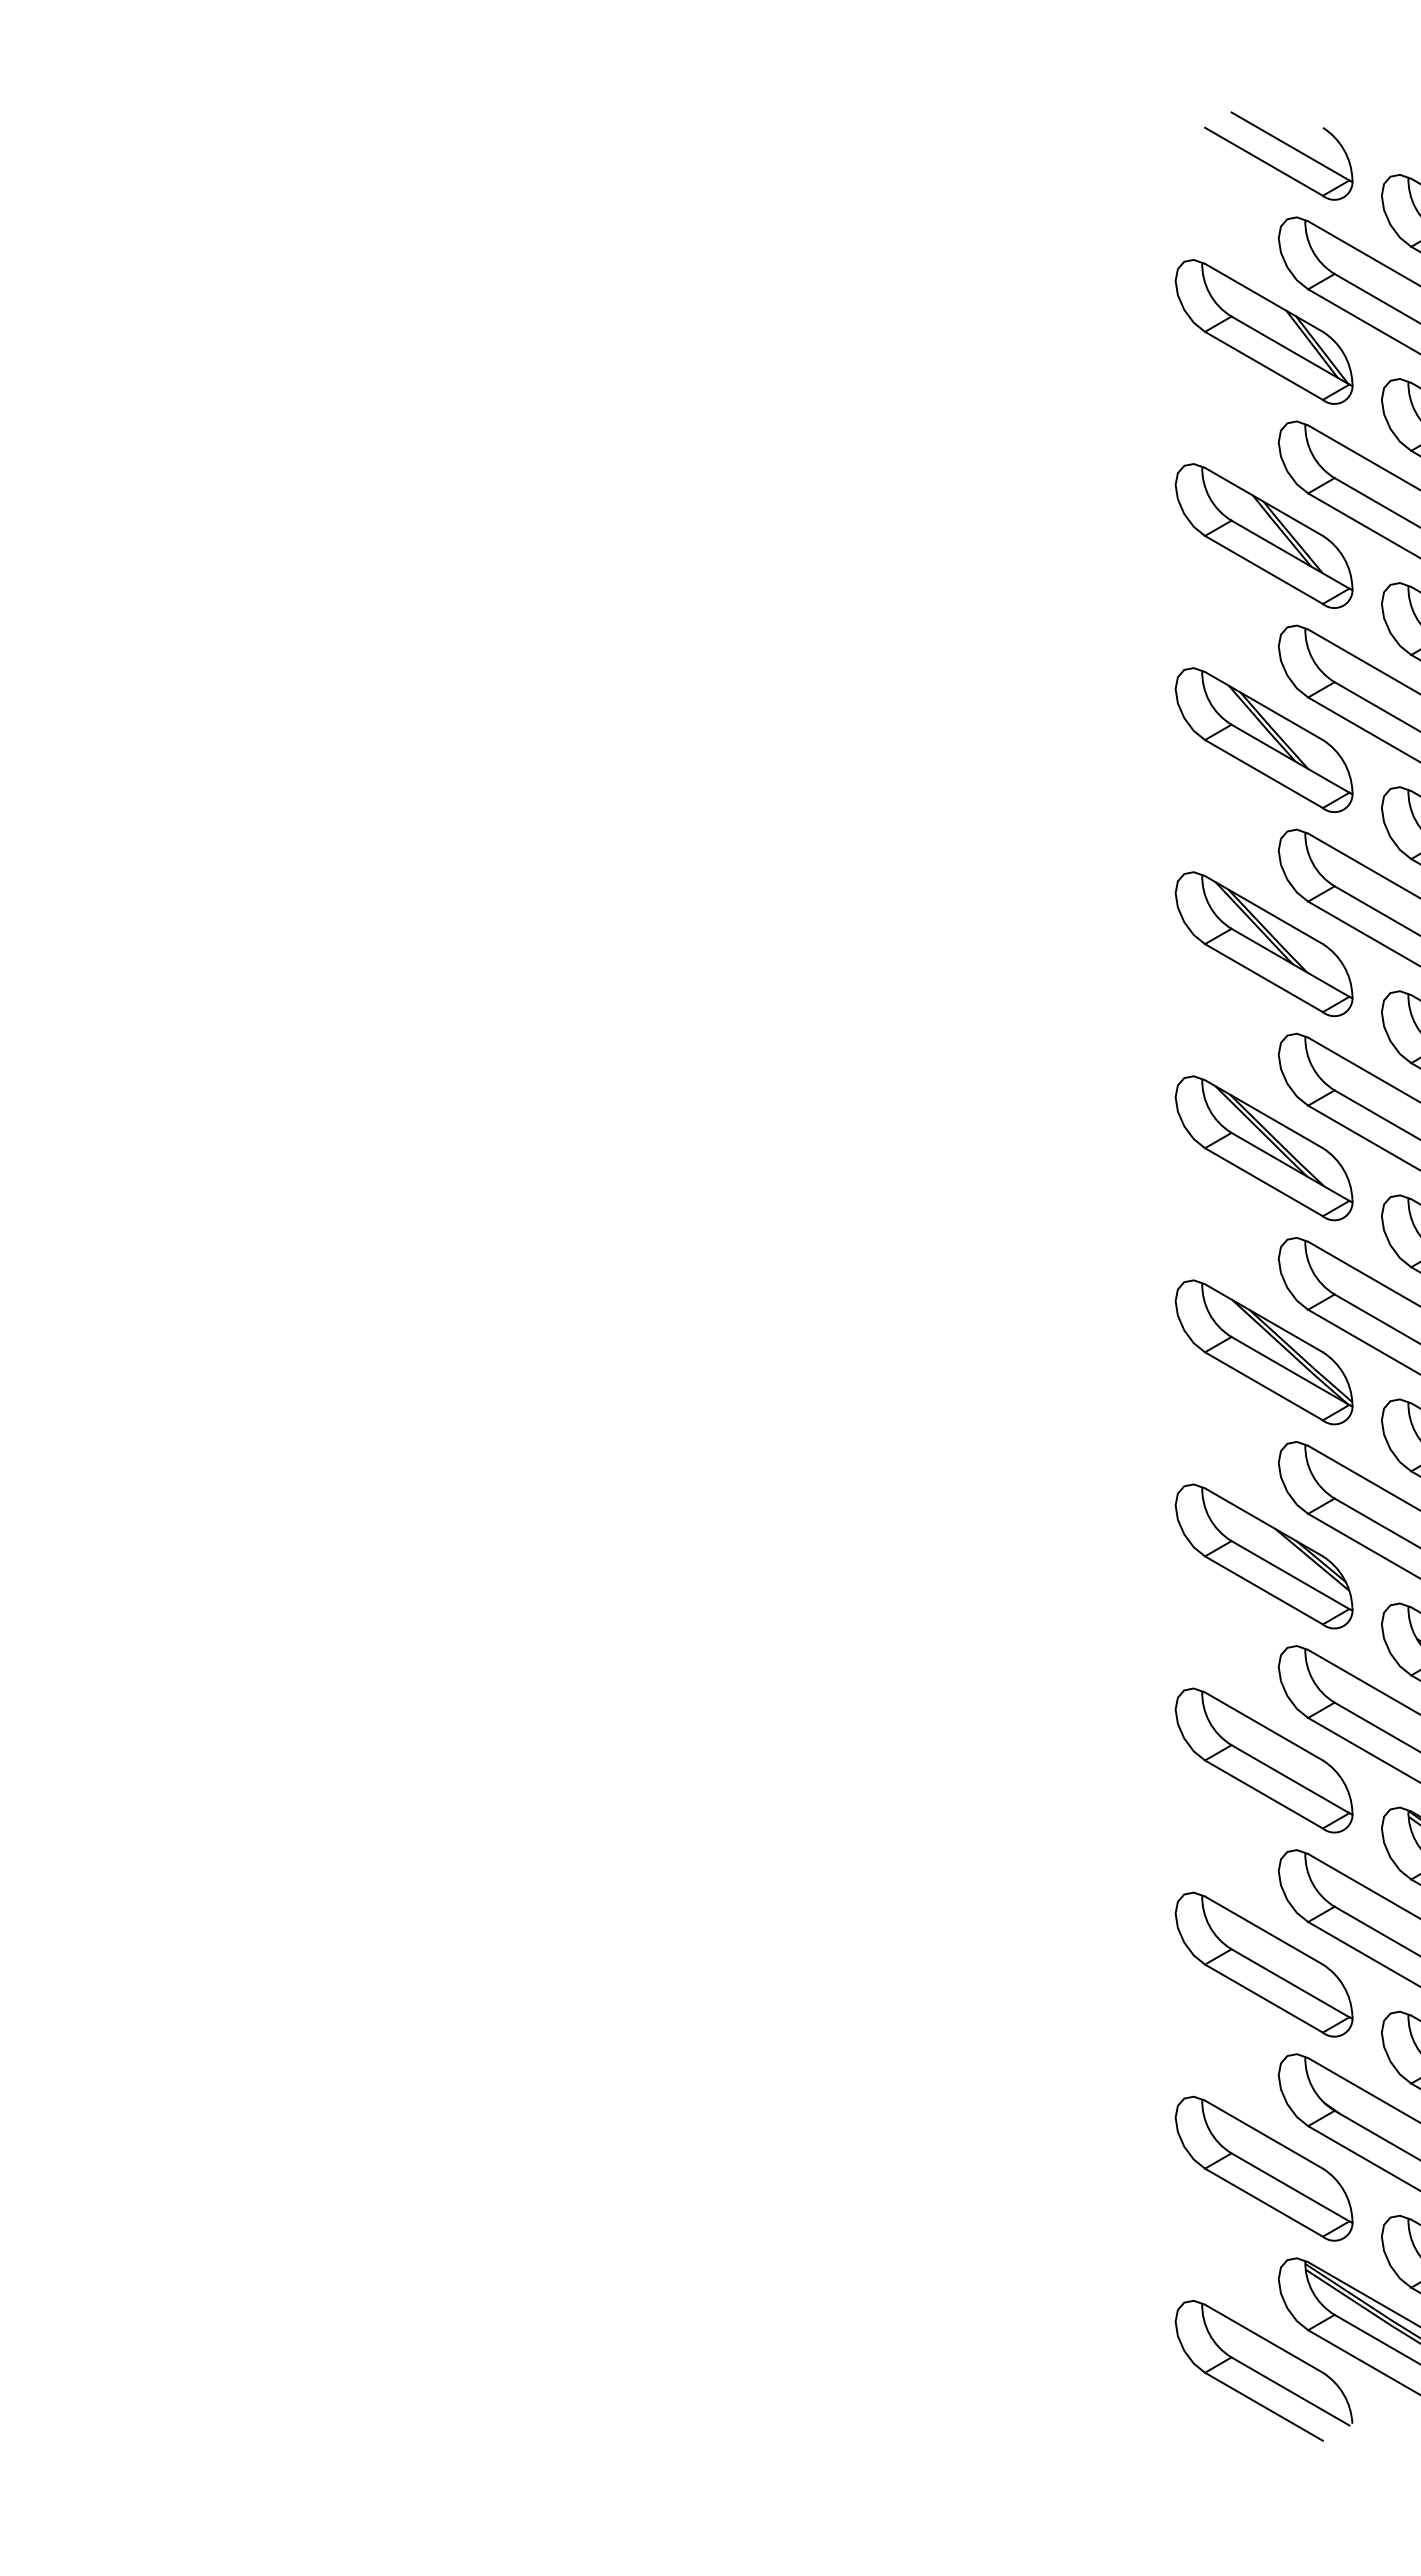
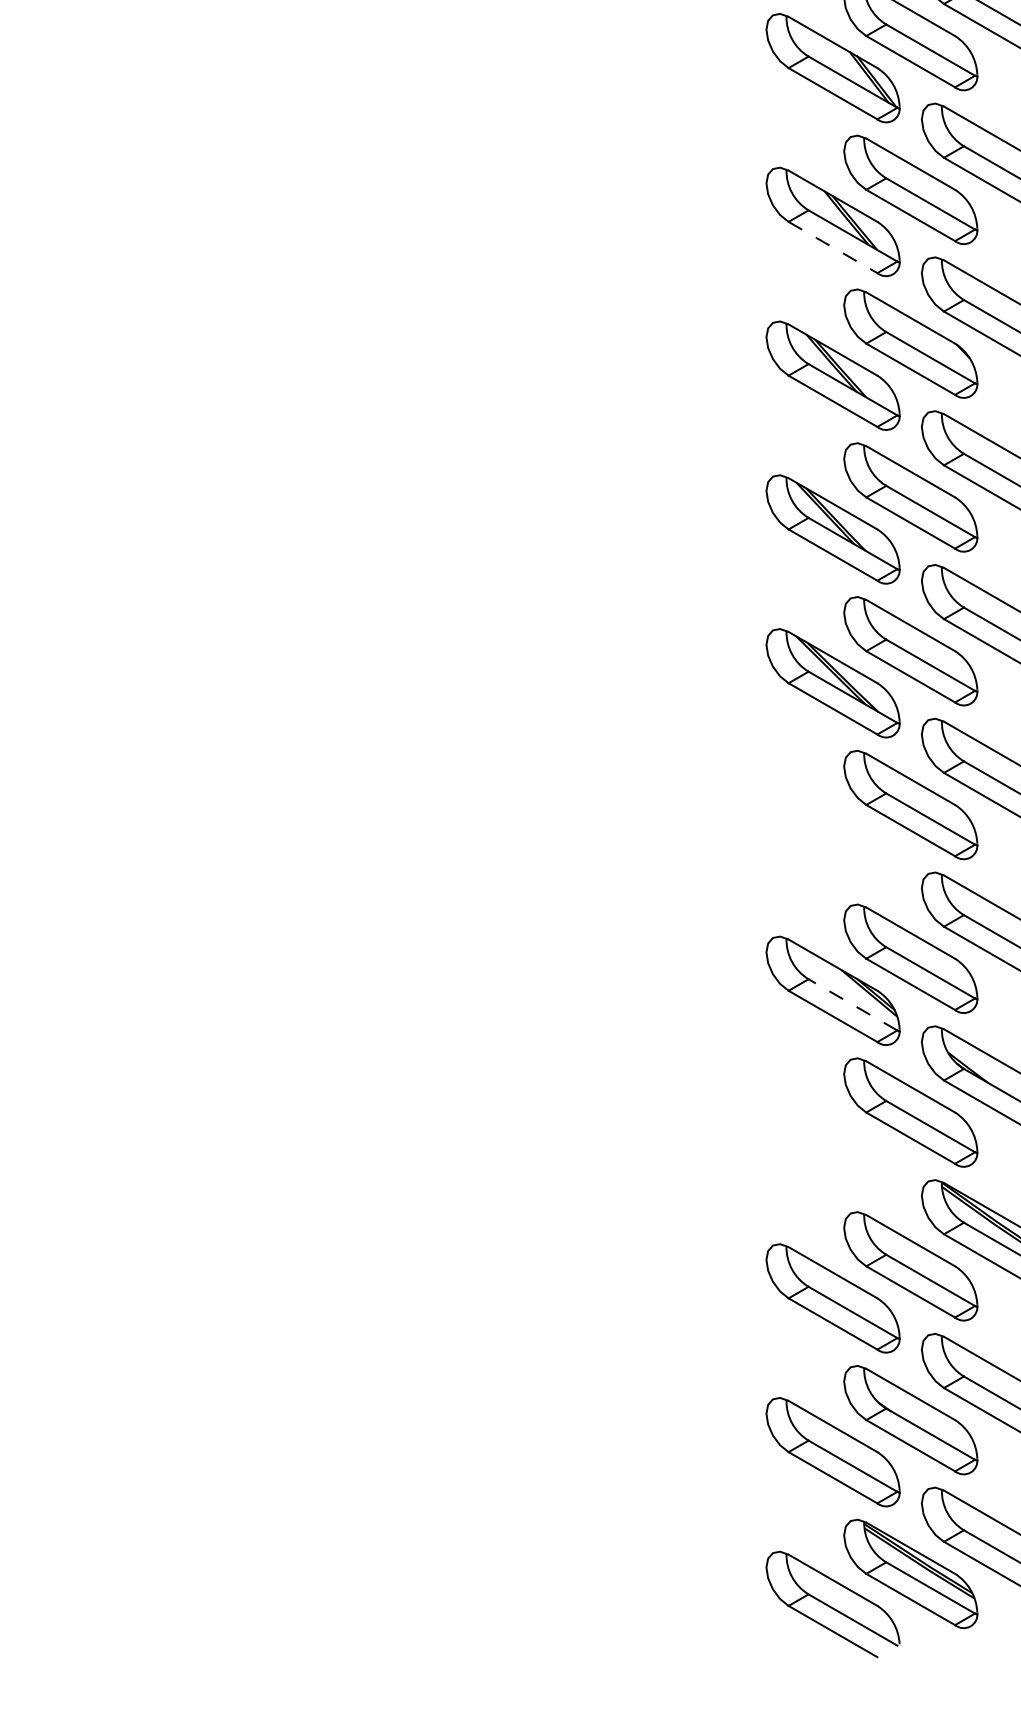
line: (1264, 570) -> (833, 247), solid -> dashed
part: (1263, 1352) -> (832, 837), removed
line: (1290, 1574) -> (853, 1004), solid -> dashed
part: (1263, 1760) -> (832, 1144), removed

